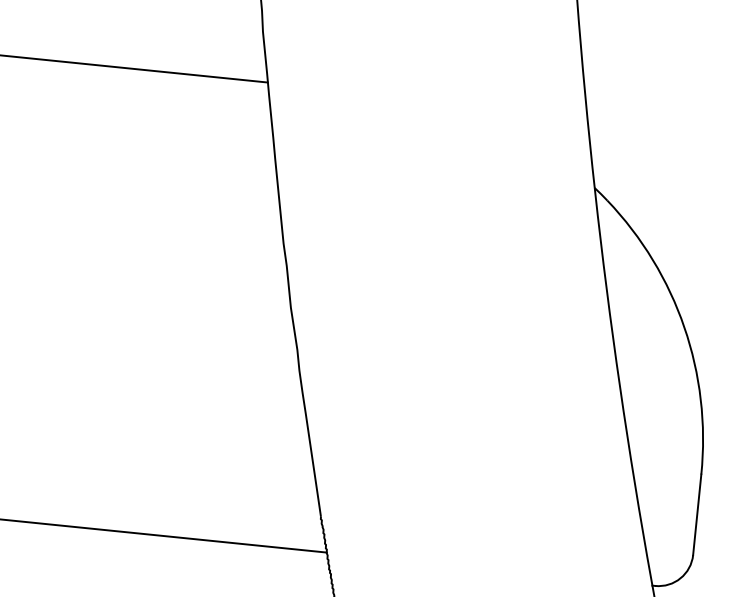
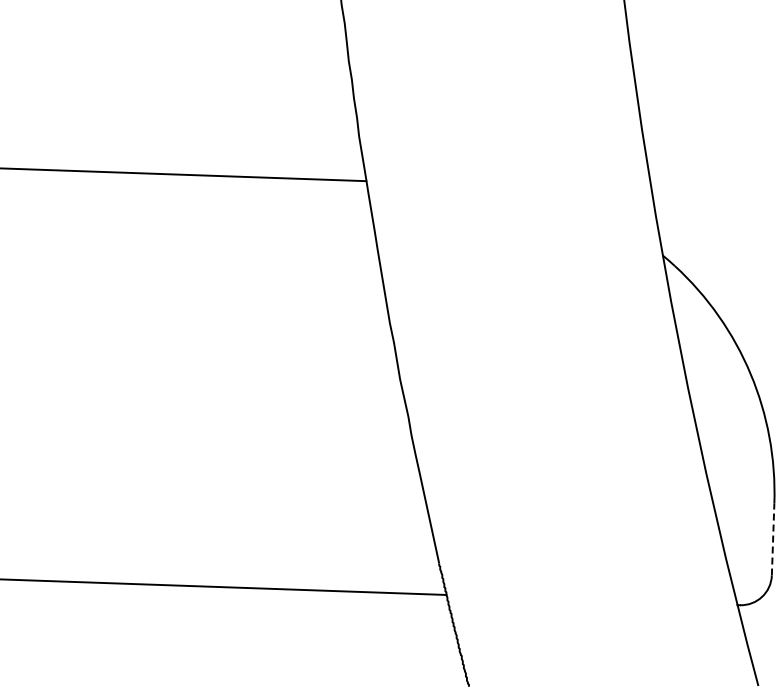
line: (697, 514) -> (773, 539), solid -> dashed

